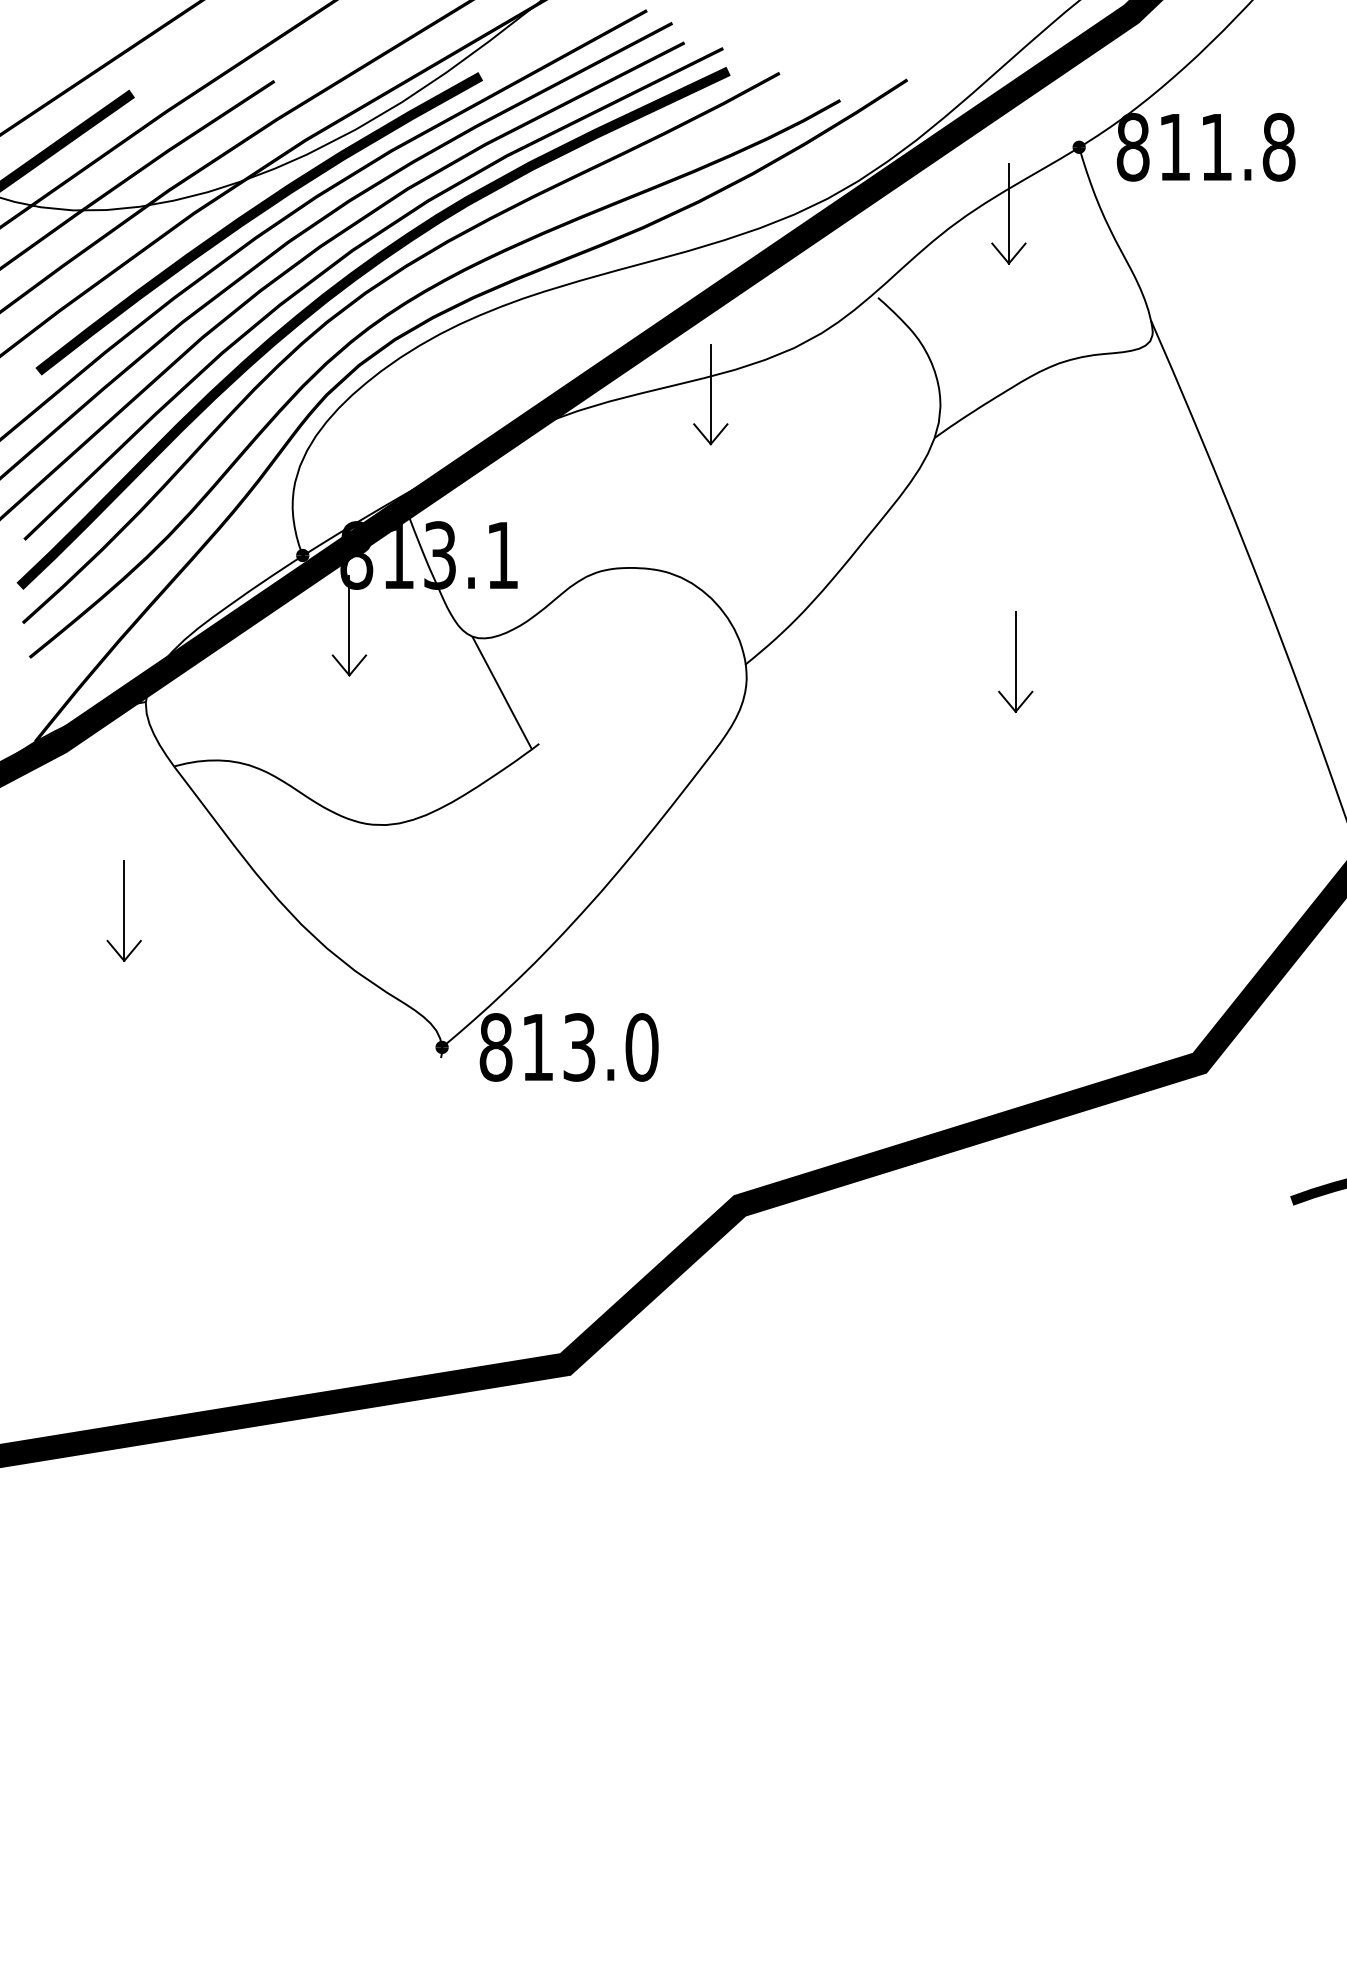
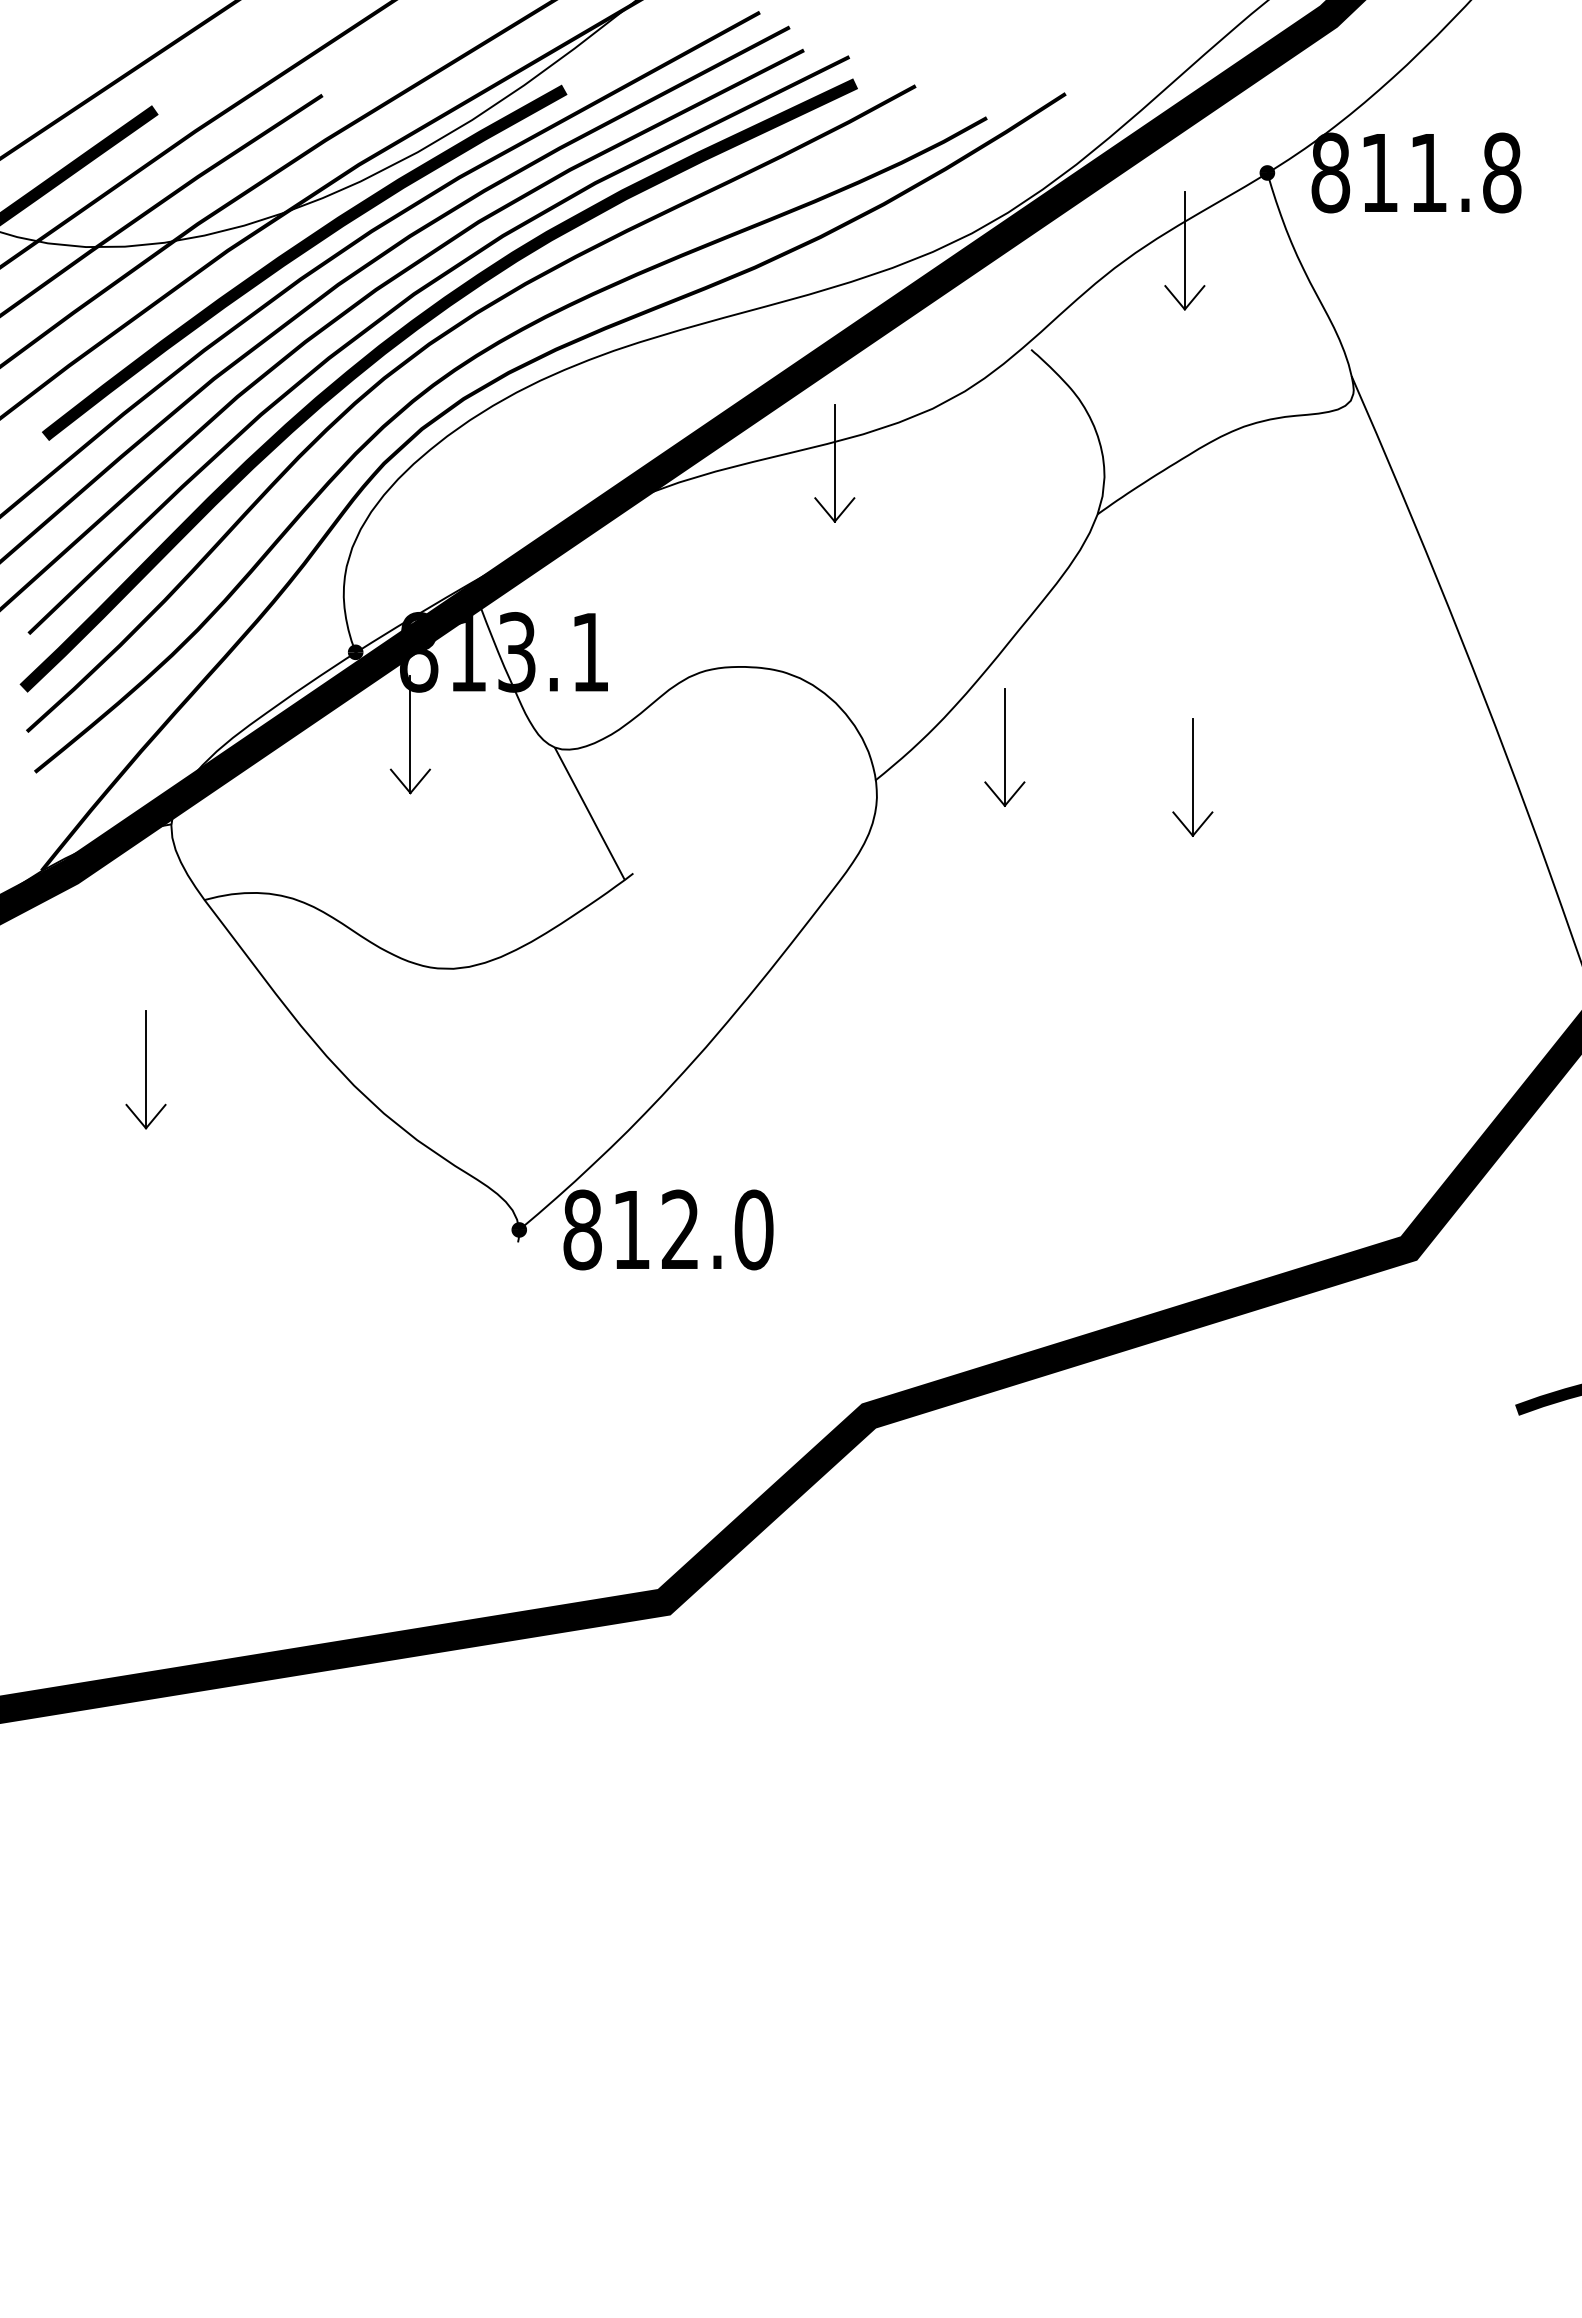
part: (855, 636) -> (1004, 747), added
text: (579, 1047) -> (680, 1229), 813.0 -> 812.0

